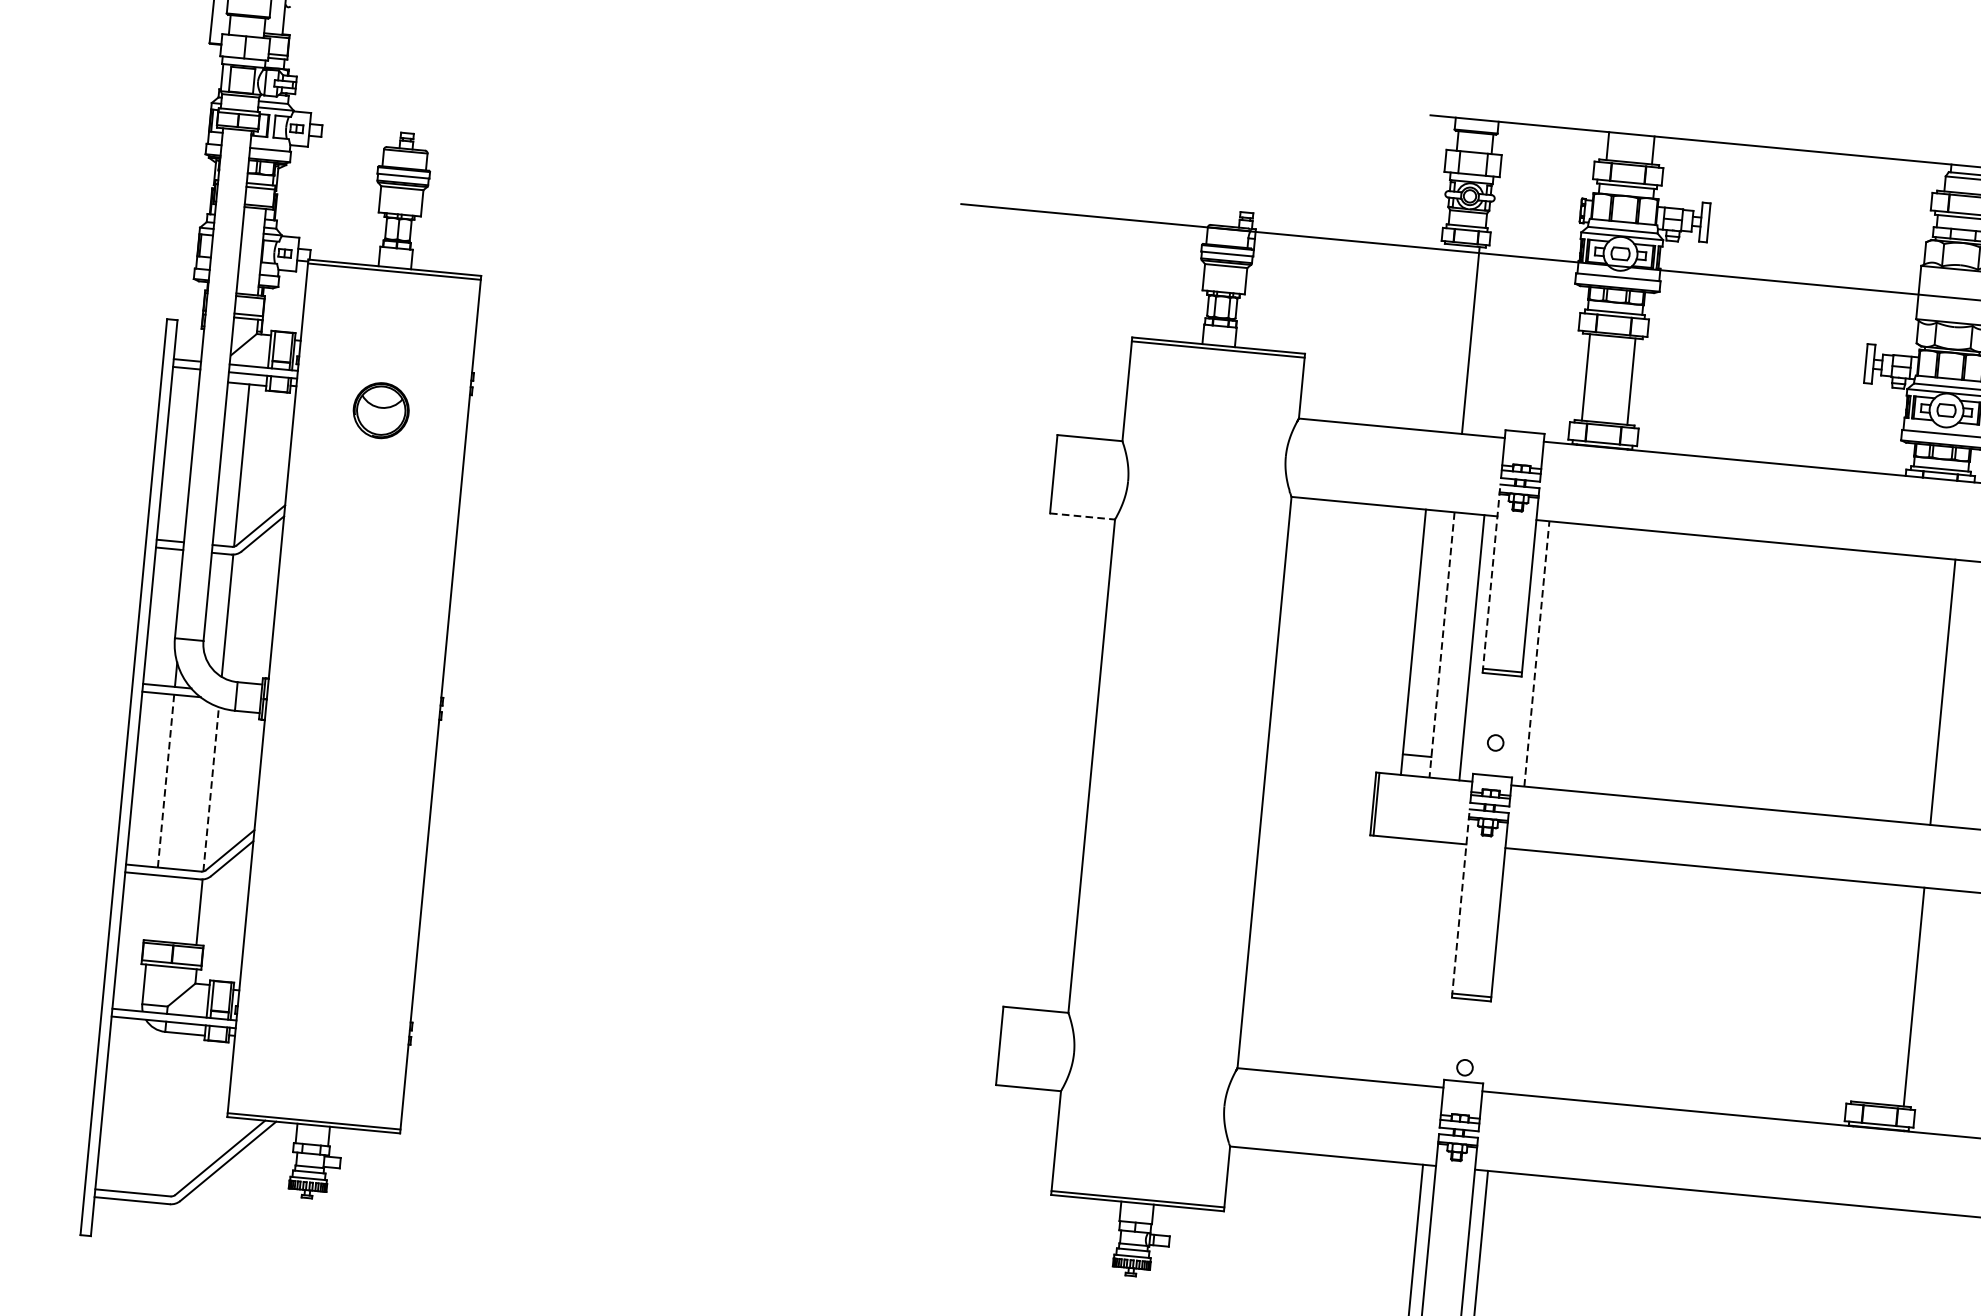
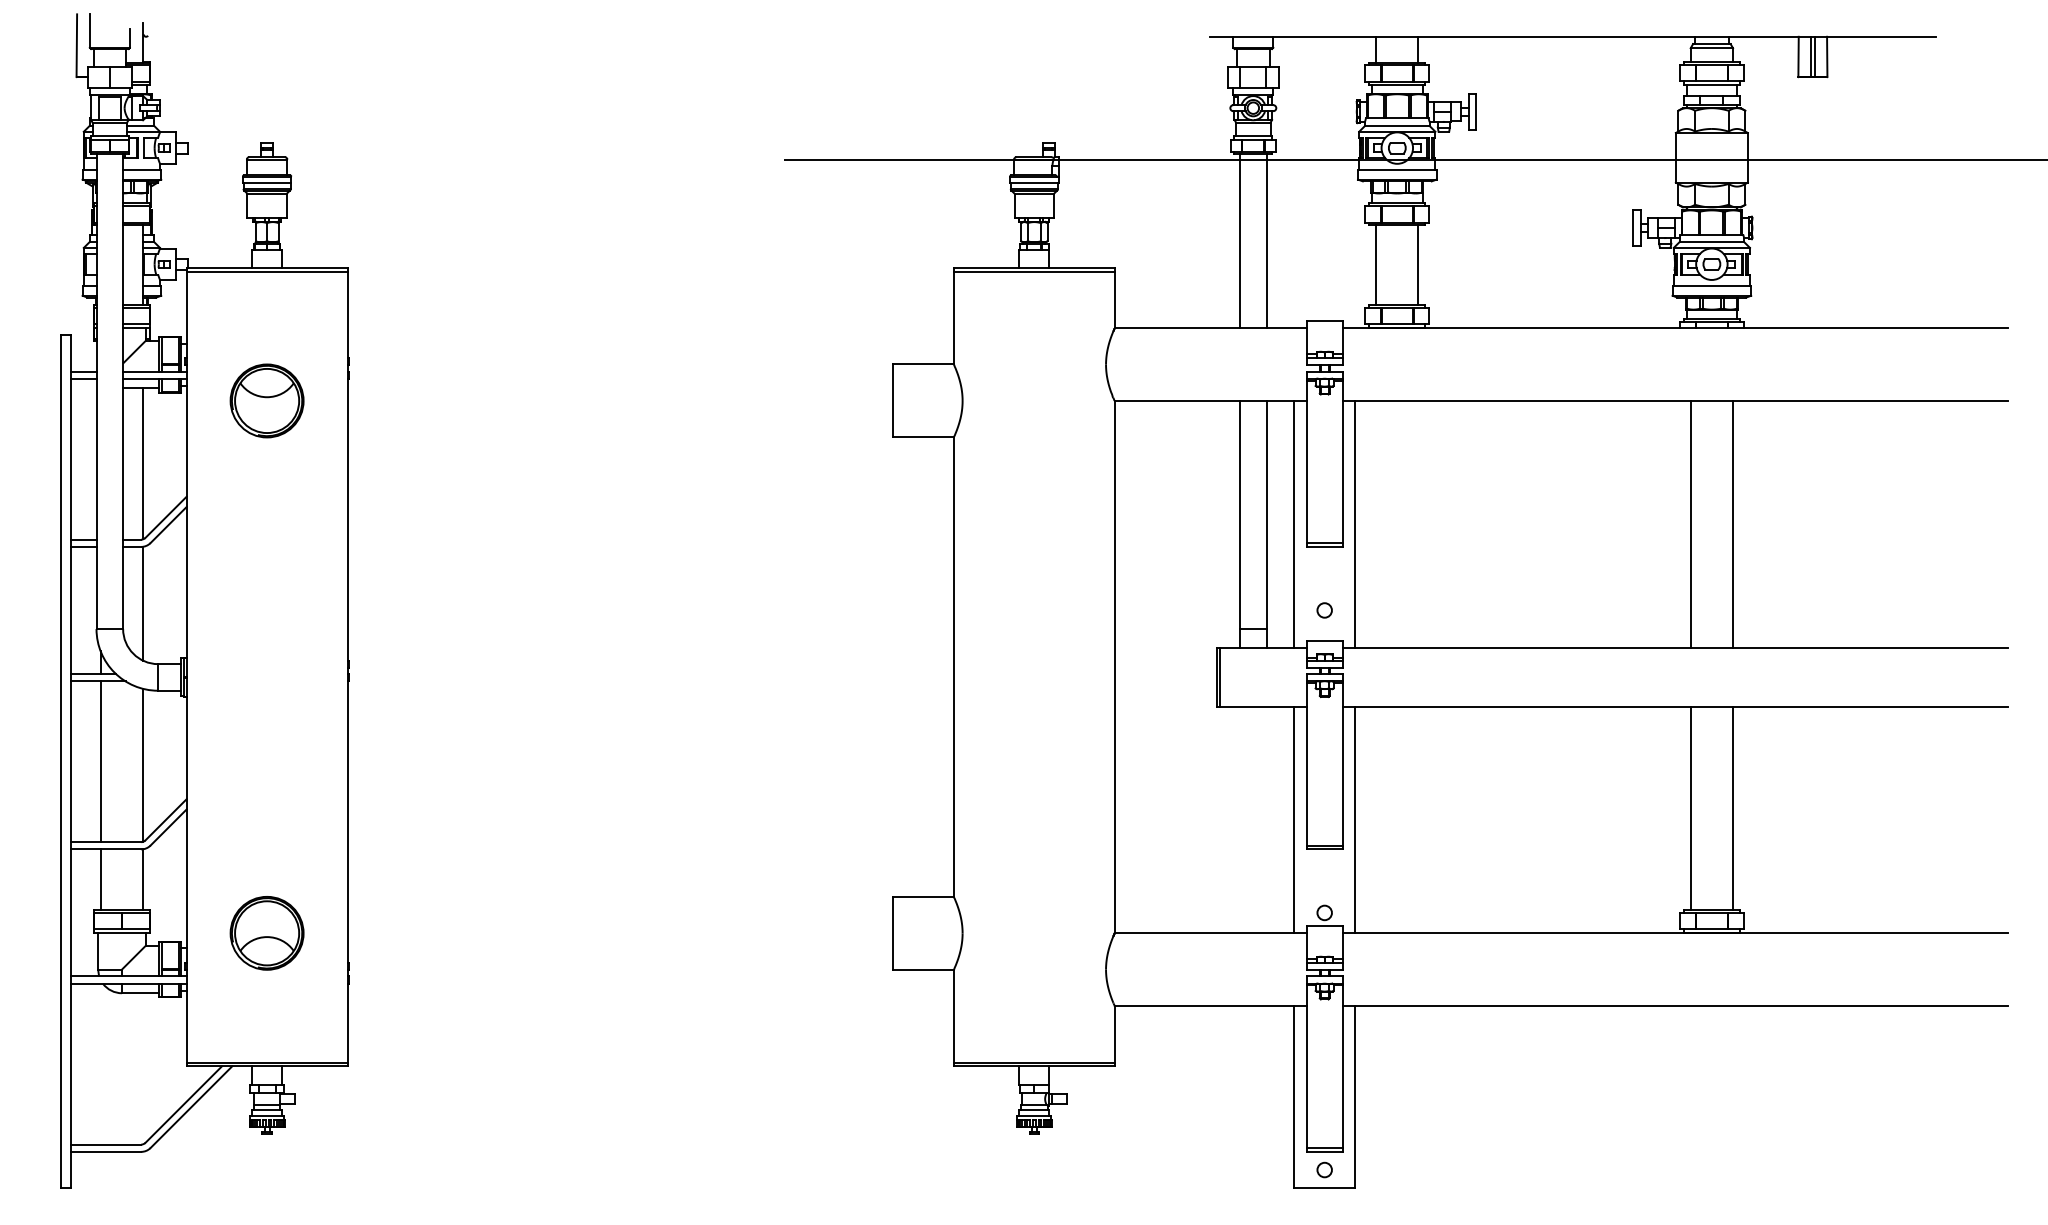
line: (1442, 338) -> (1240, 241), added
part: (380, 410) -> (266, 400), size x1.43
line: (1083, 516) -> (924, 437), dashed -> solid
line: (1491, 579) -> (1306, 459), dashed -> solid
line: (1441, 644) -> (1266, 524), dashed -> solid
line: (1536, 653) -> (1354, 524), dashed -> solid
line: (1897, 687) -> (1690, 524), added
line: (165, 780) -> (100, 761), dashed -> solid
line: (211, 789) -> (143, 765), dashed -> solid
line: (1460, 903) -> (1306, 761), dashed -> solid
line: (153, 907) -> (100, 879), added
line: (1442, 964) -> (1294, 819), added
line: (1506, 970) -> (1354, 819), added
part: (326, 982) -> (266, 933), added
line: (1868, 992) -> (1690, 808), added

